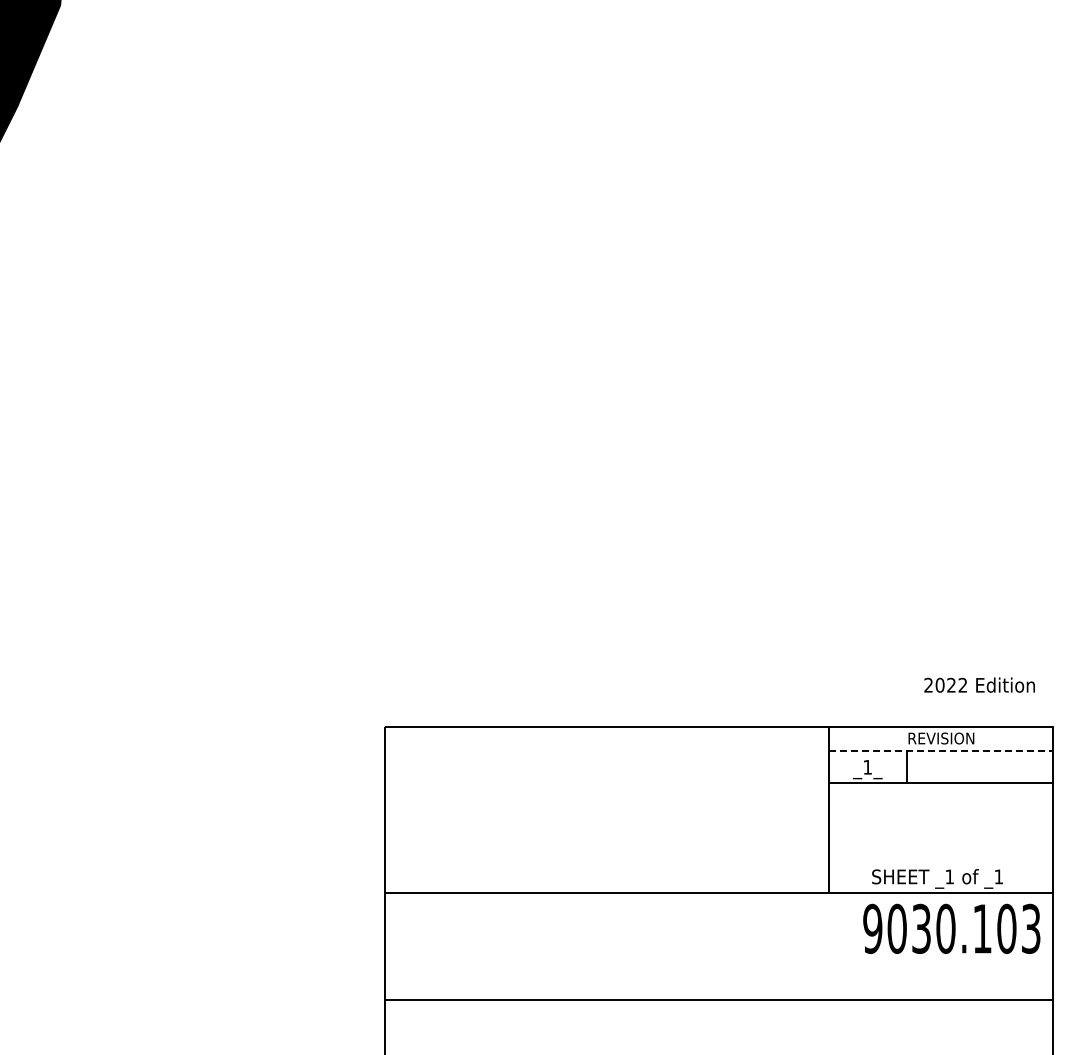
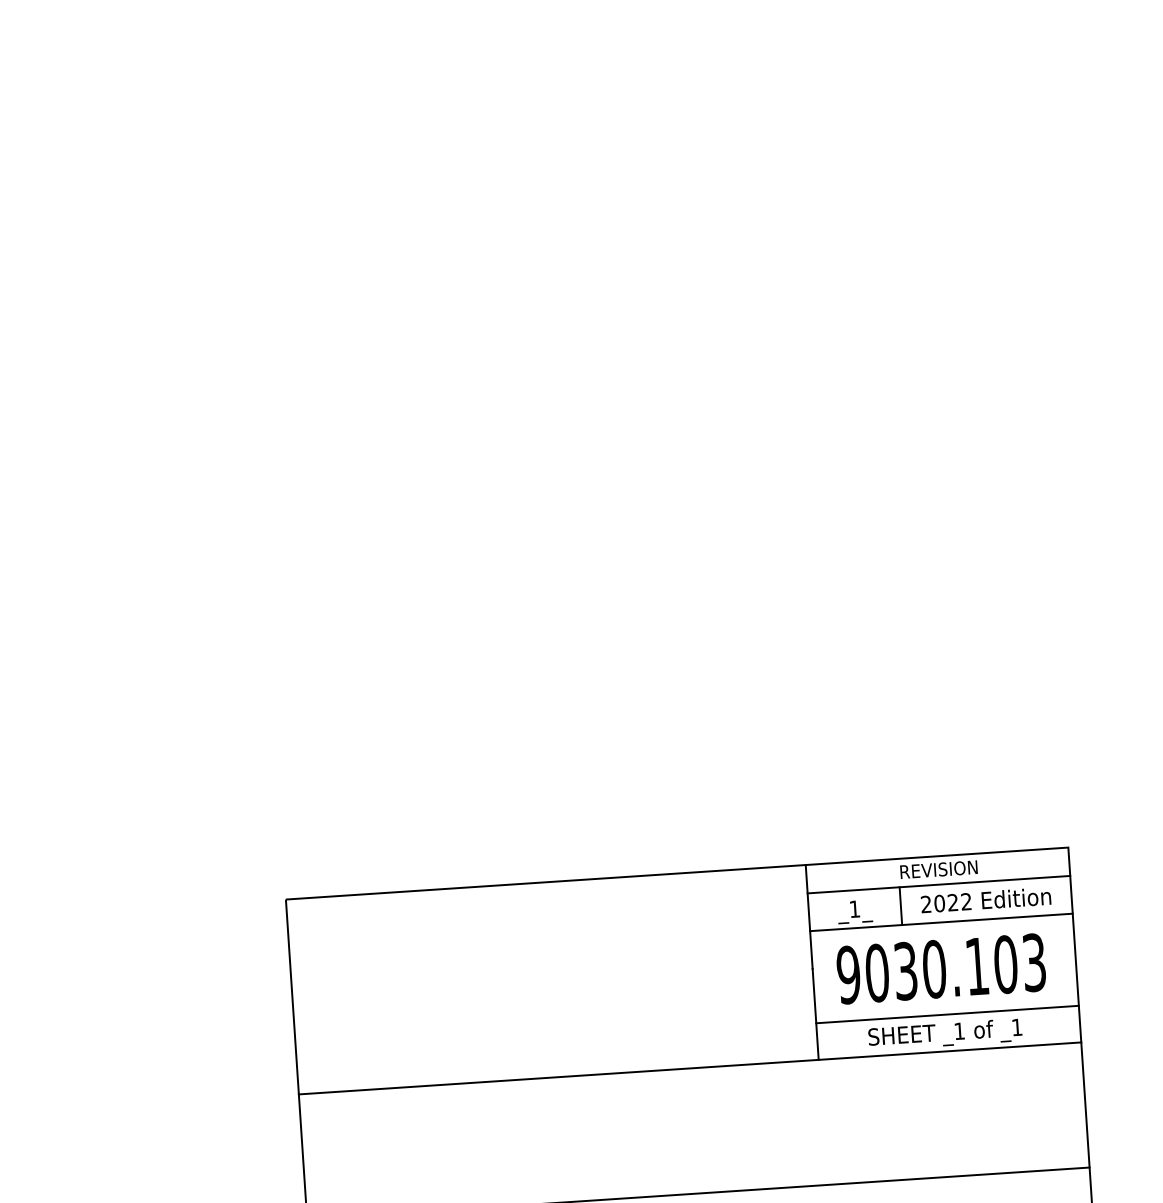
text: (979, 684) -> (985, 899), moved
line: (941, 751) -> (940, 884), dashed -> solid
line: (940, 862) -> (947, 1015), added
text: (951, 928) -> (940, 968), moved

